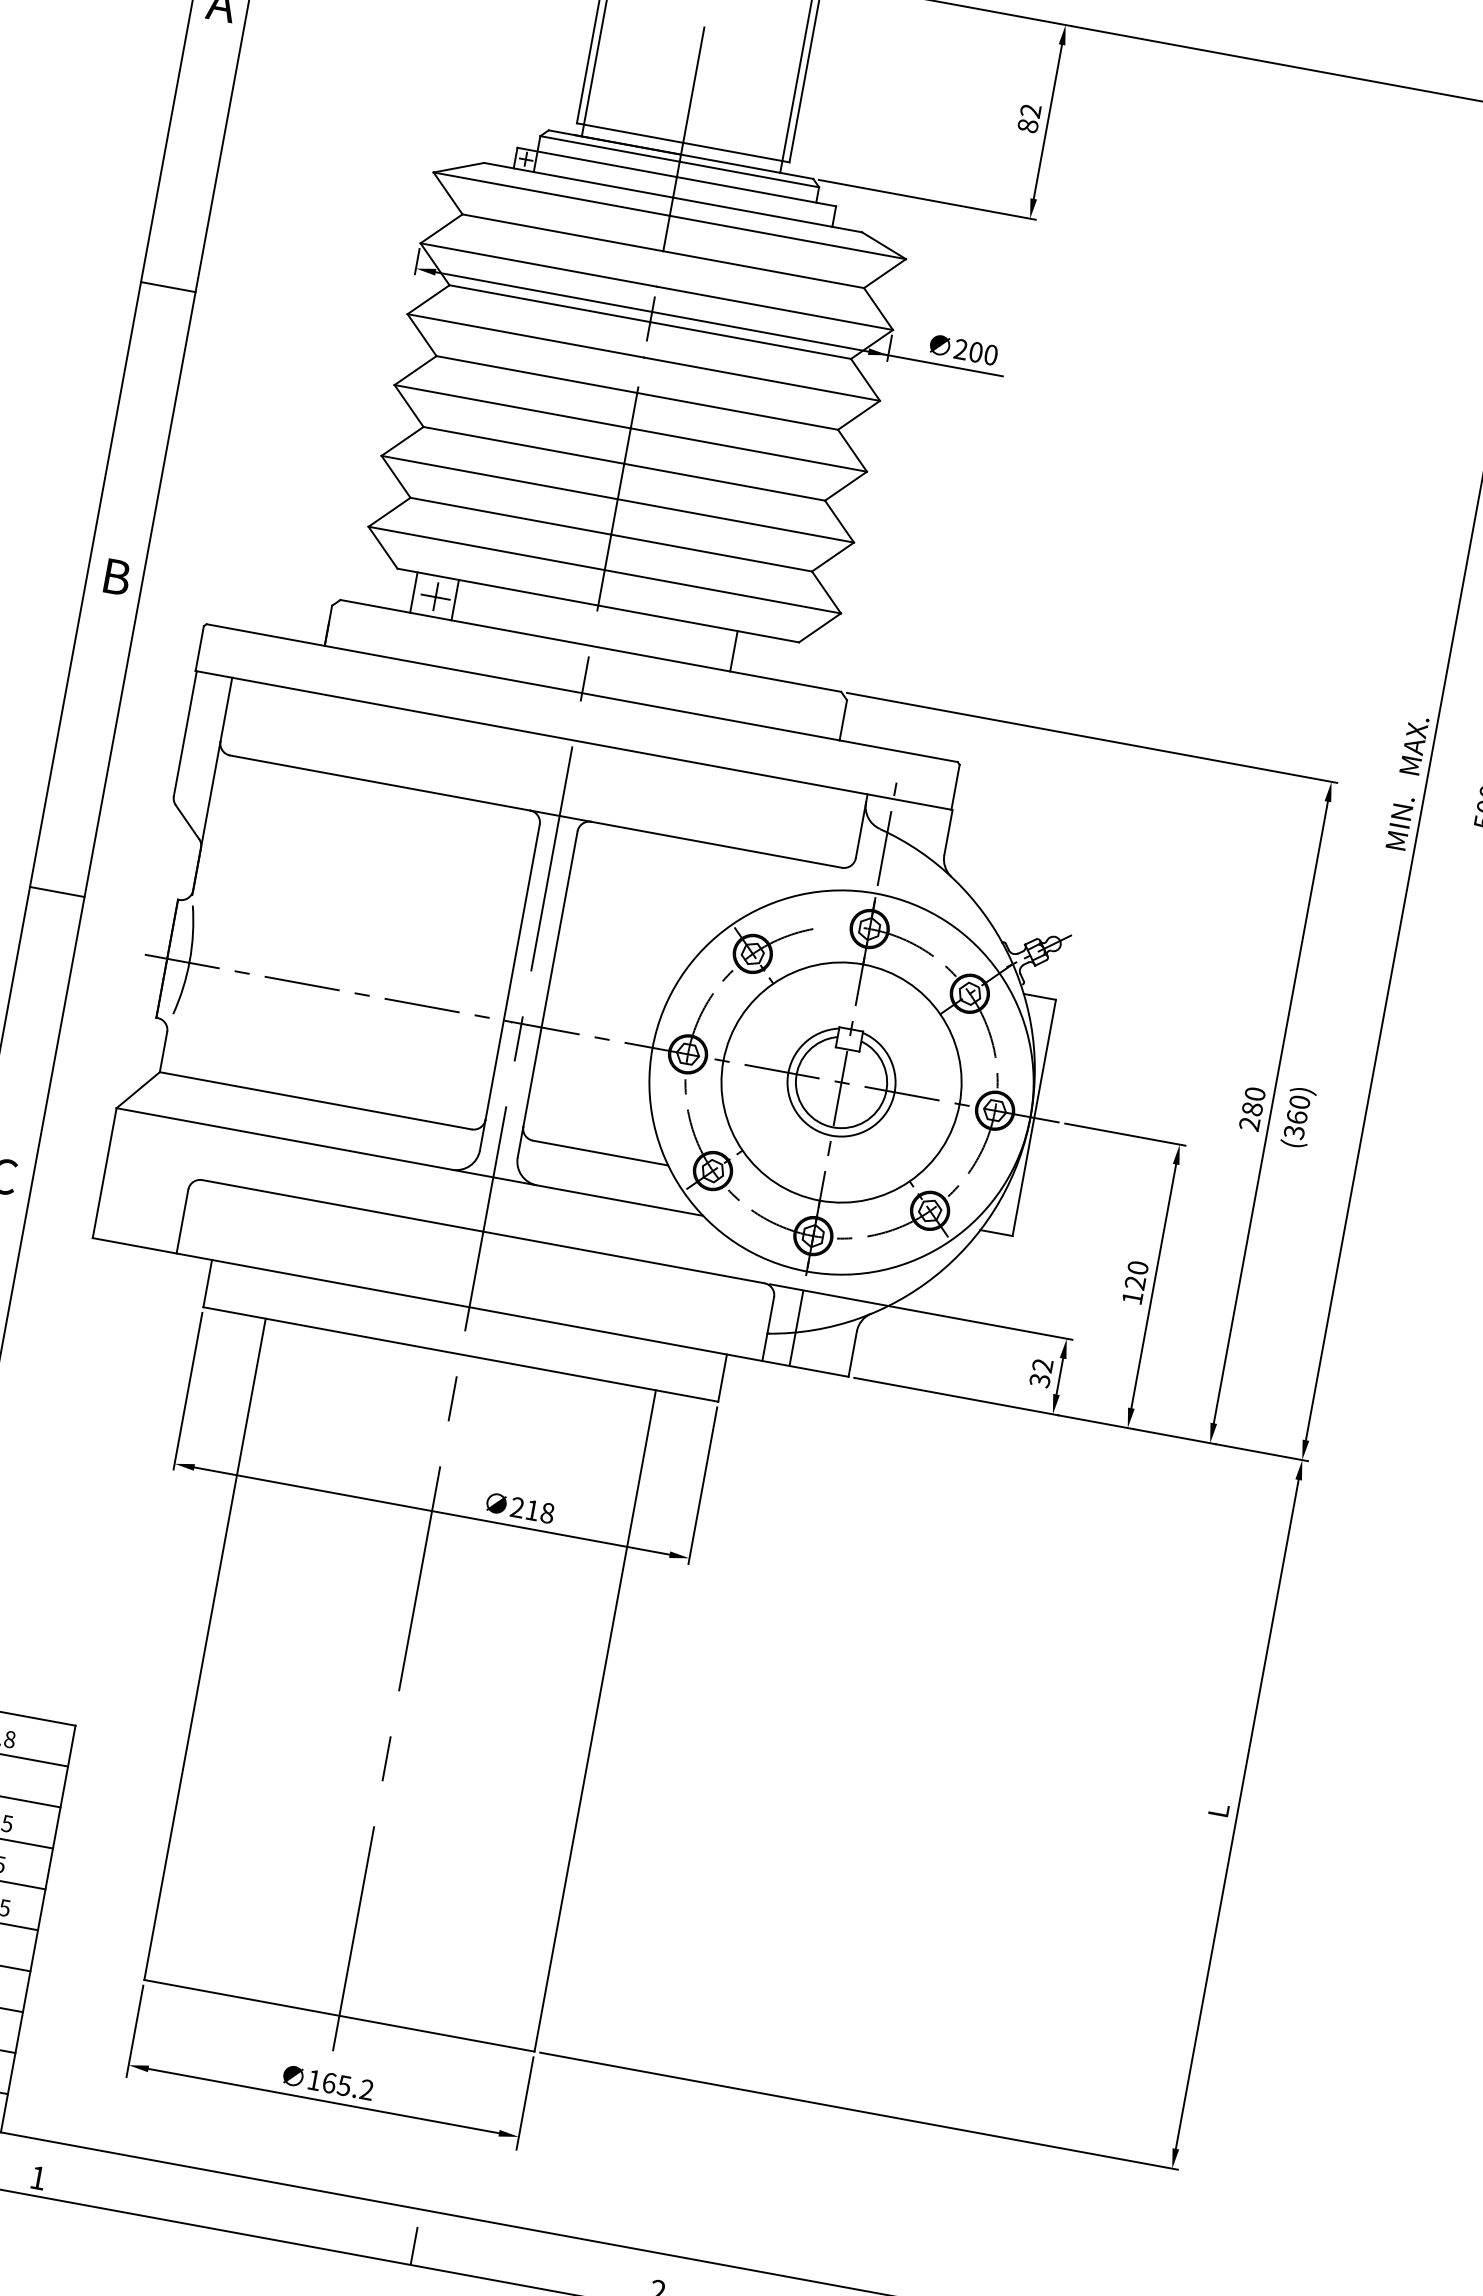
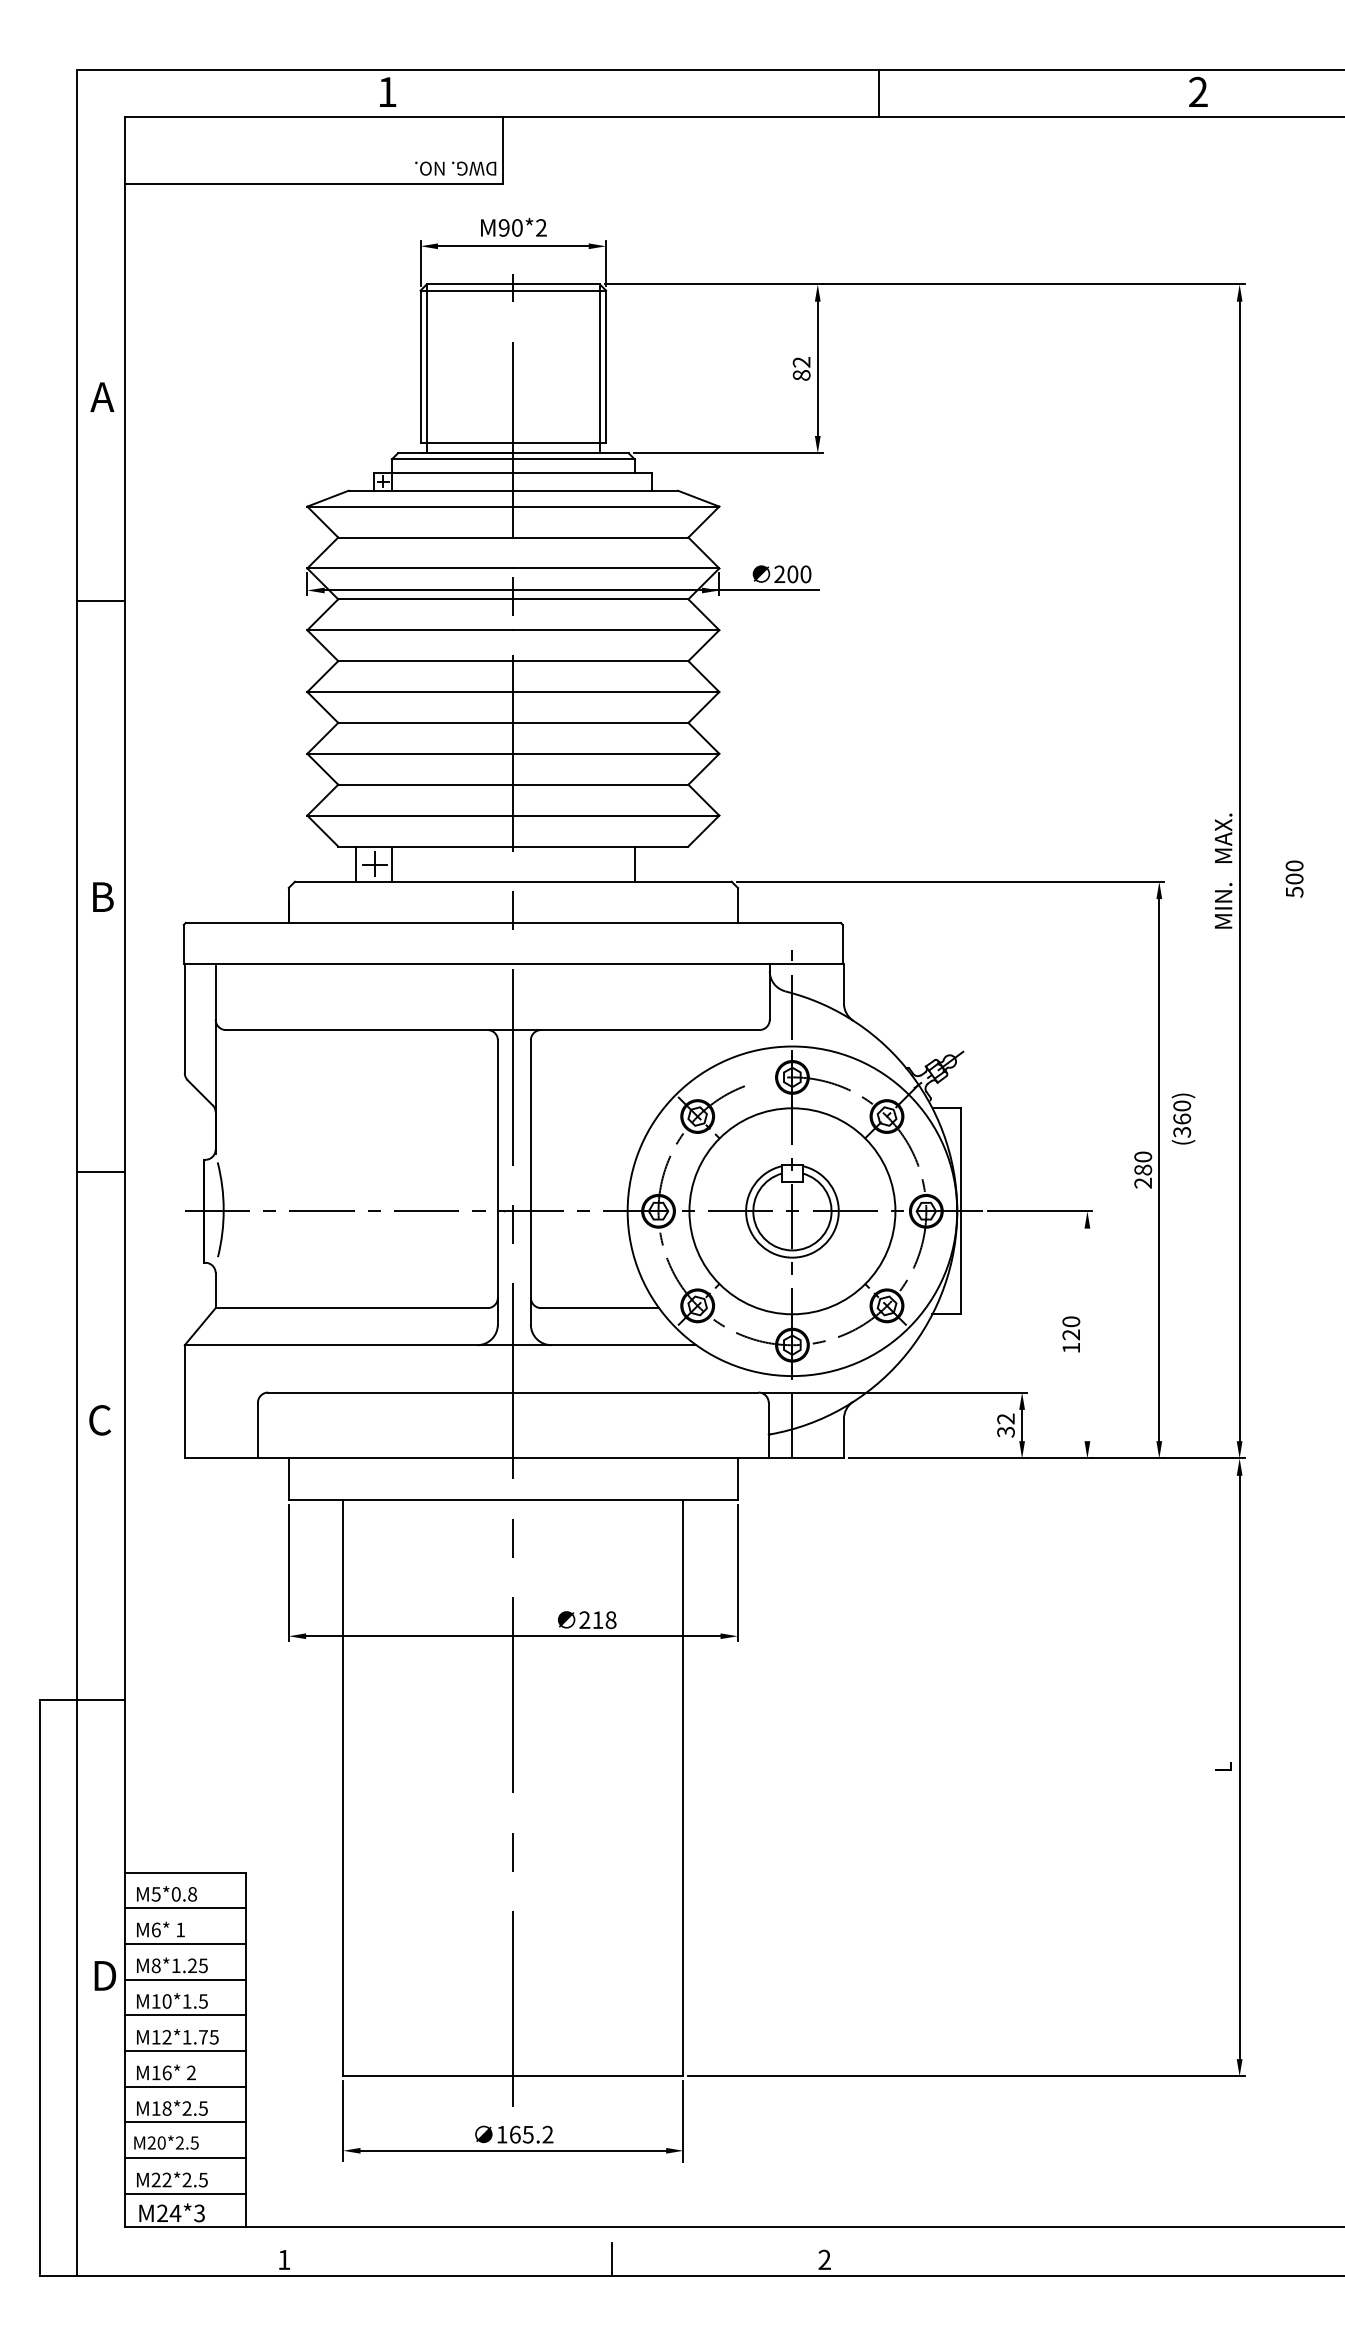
line: (168, 287) -> (101, 601), moved
text: (1298, 1116) -> (1183, 1118), moved
line: (1153, 1285) -> (1087, 1334), removed

